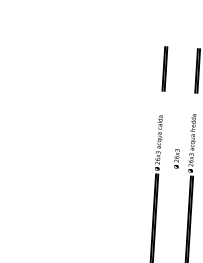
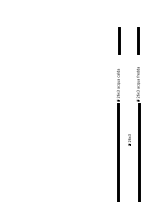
text: (176, 157) -> (129, 139), moved

